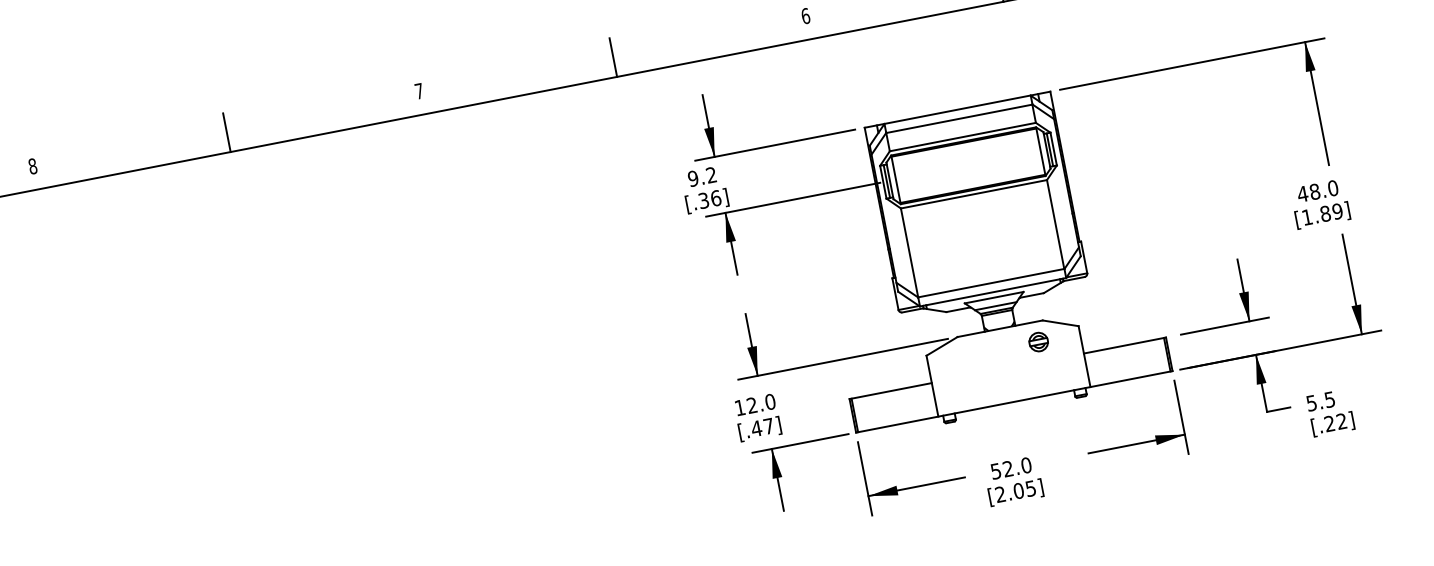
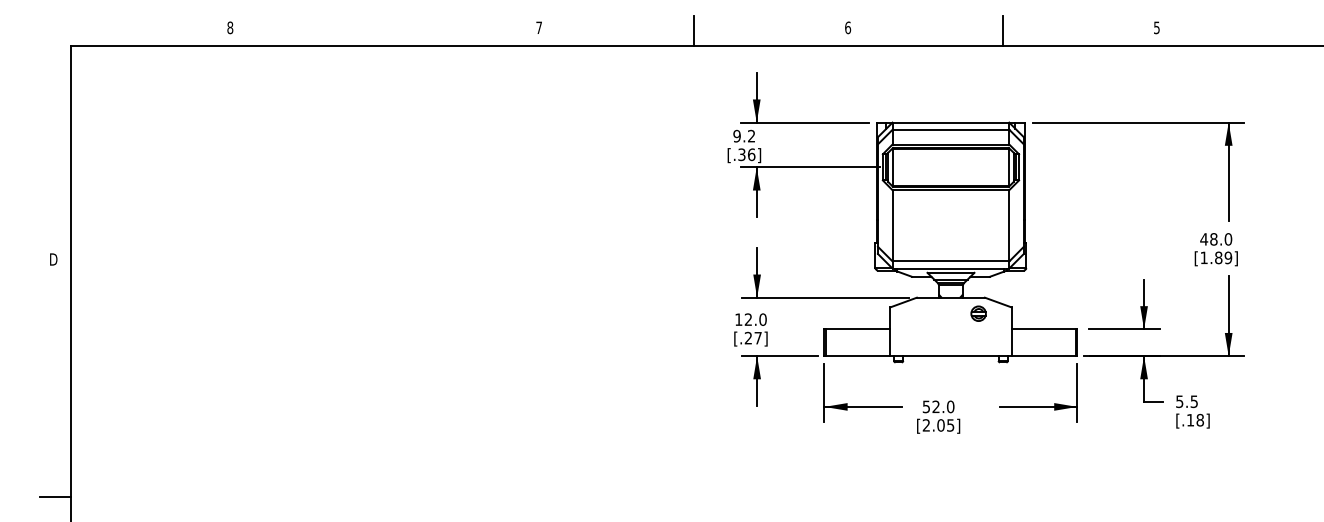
line: (226, 132) -> (384, 30), removed
text: (1334, 421) -> (1194, 419), [.22] -> [.18]
text: (756, 427) -> (748, 337), [.47] -> [.27]

